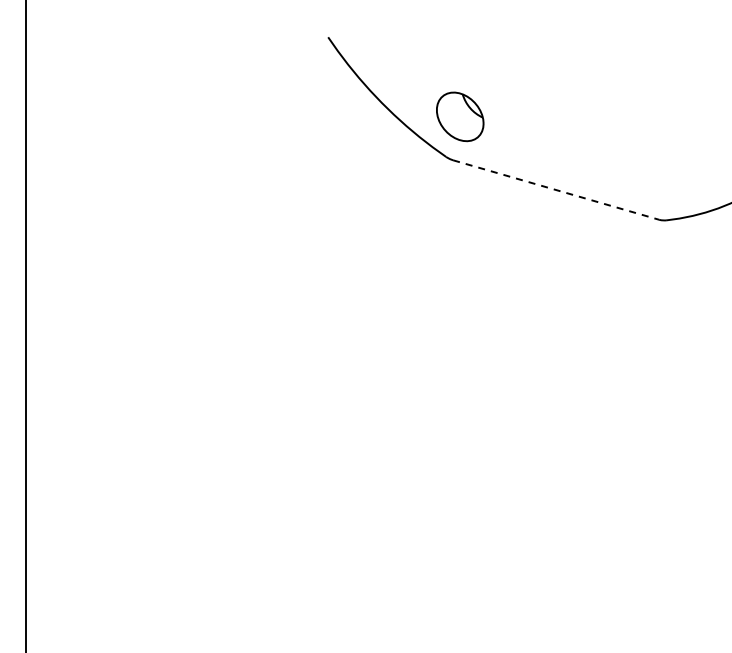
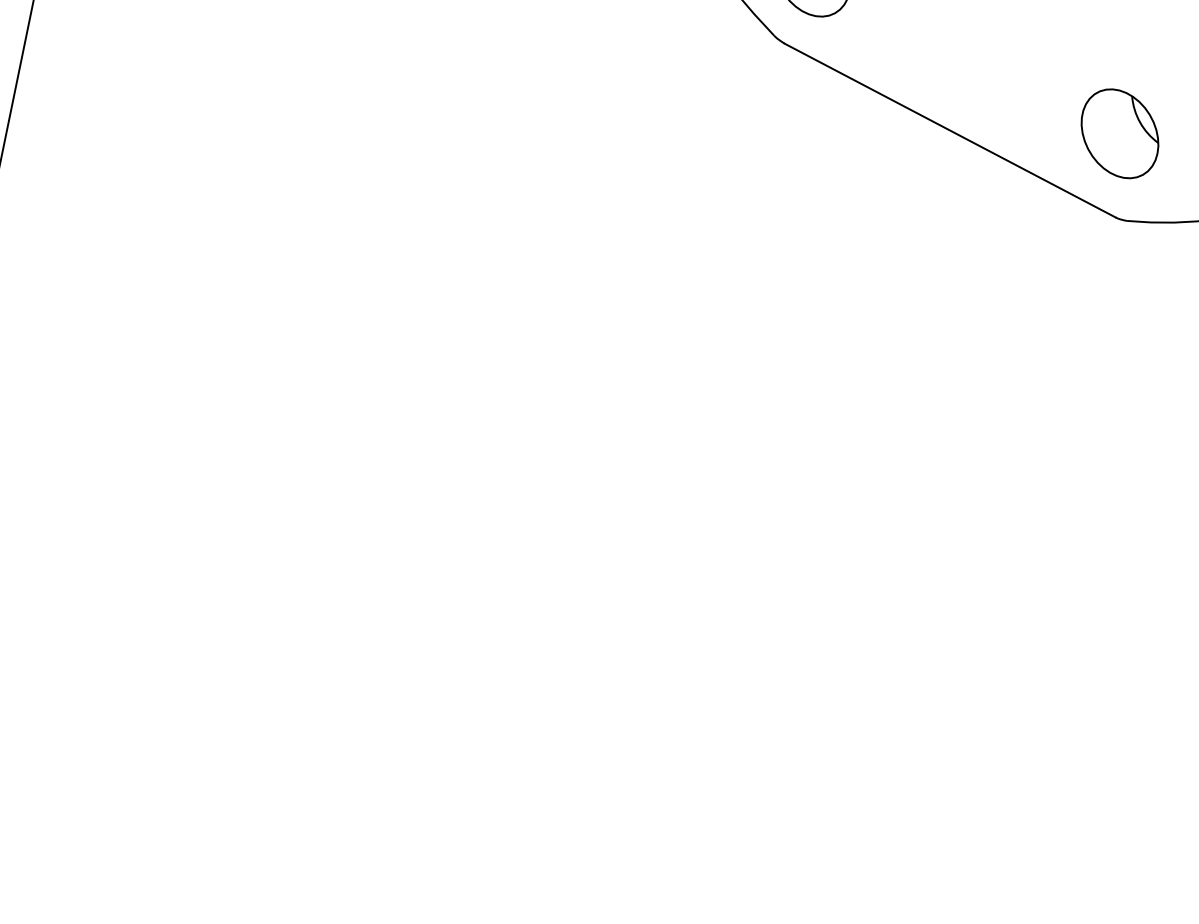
part: (651, 172) -> (1119, 134), added
line: (556, 190) -> (950, 131), dashed -> solid

